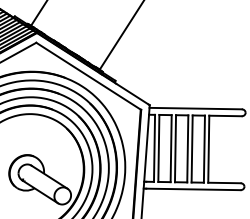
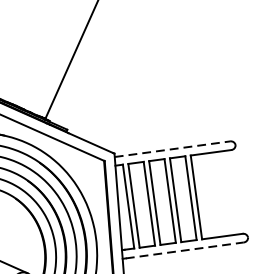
line: (196, 108) -> (173, 148), solid -> dashed
line: (193, 189) -> (184, 250), solid -> dashed

